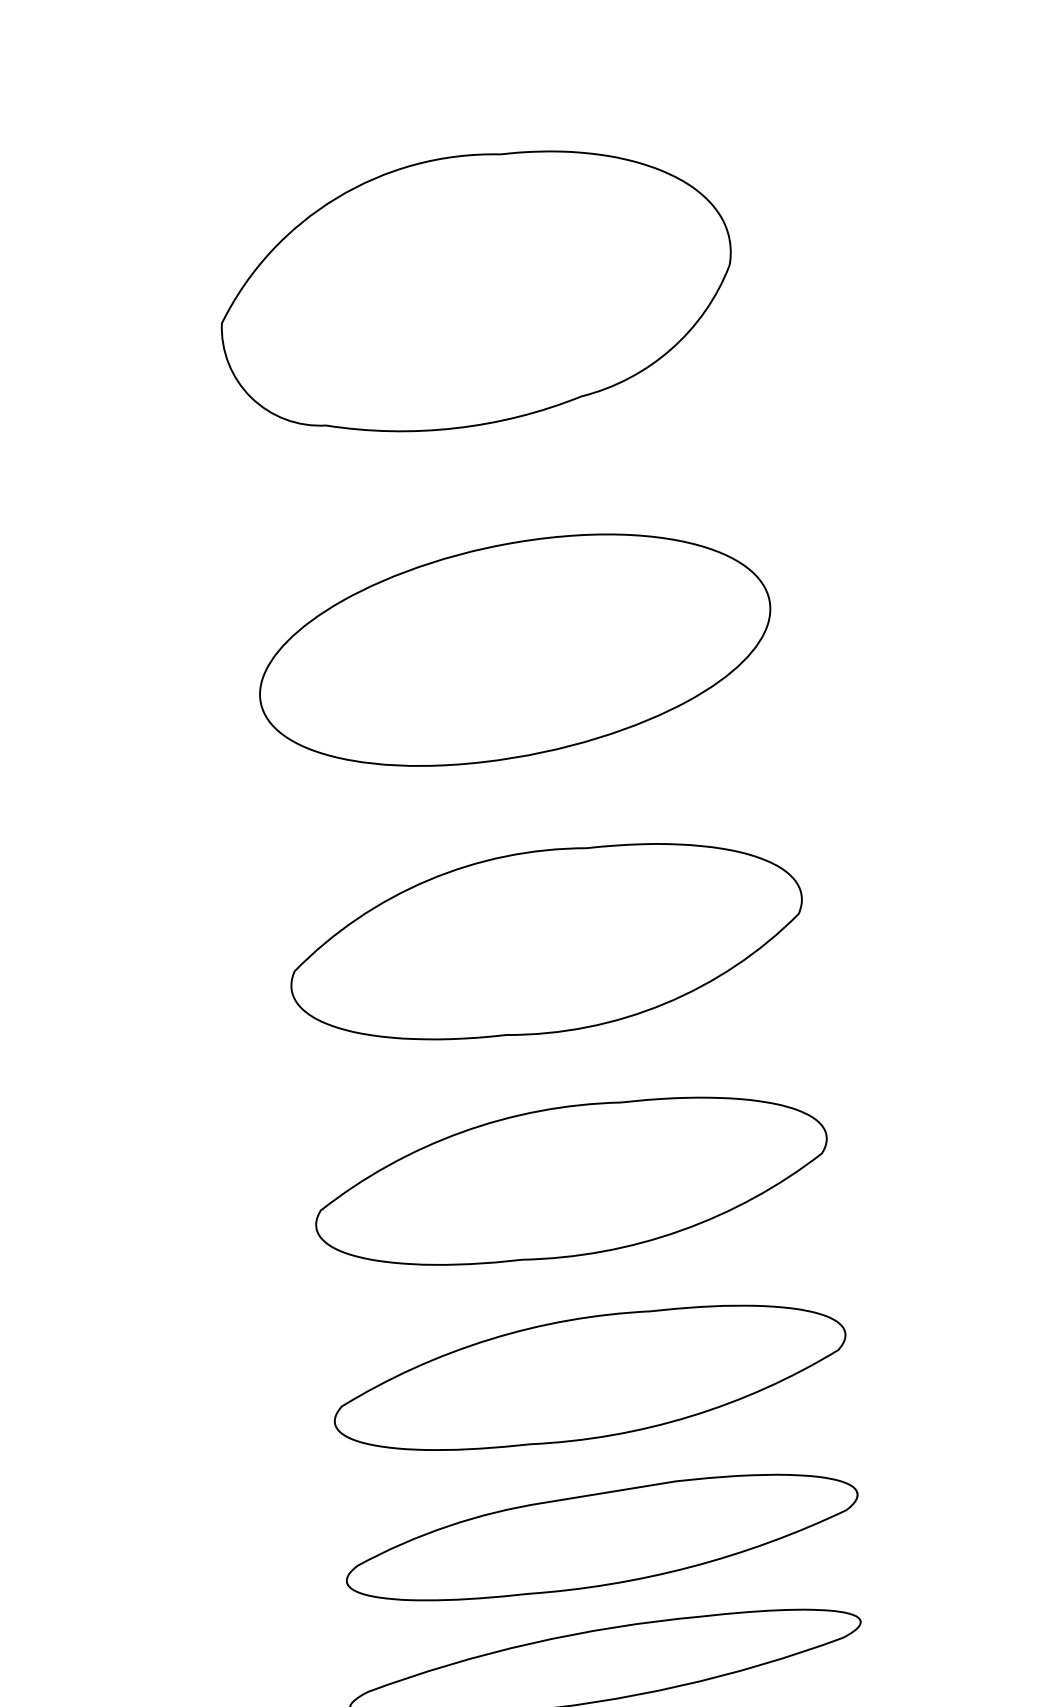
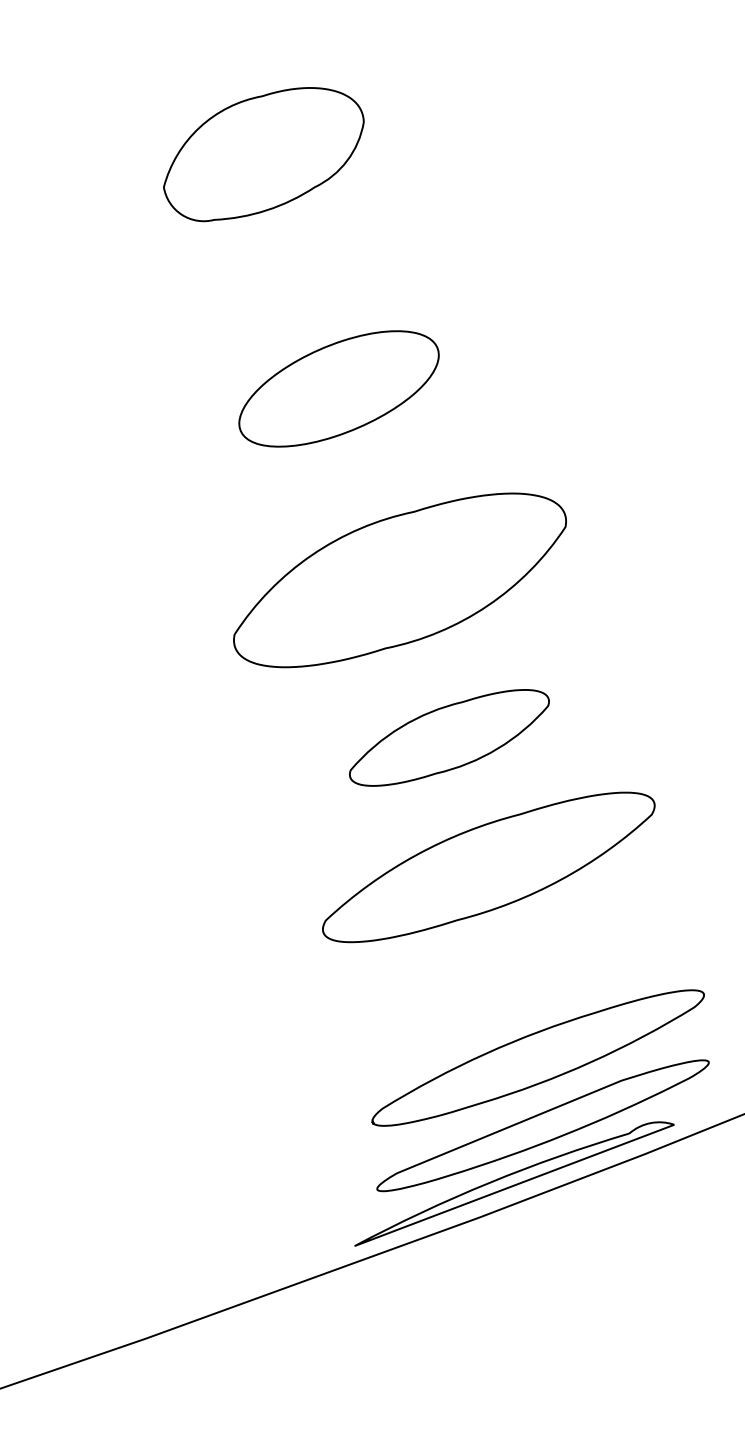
part: (475, 293) -> (263, 154), size x0.6
part: (514, 649) -> (338, 388), size x0.6
part: (571, 1180) -> (449, 737), size x0.6
part: (602, 1536) -> (518, 972), removed

